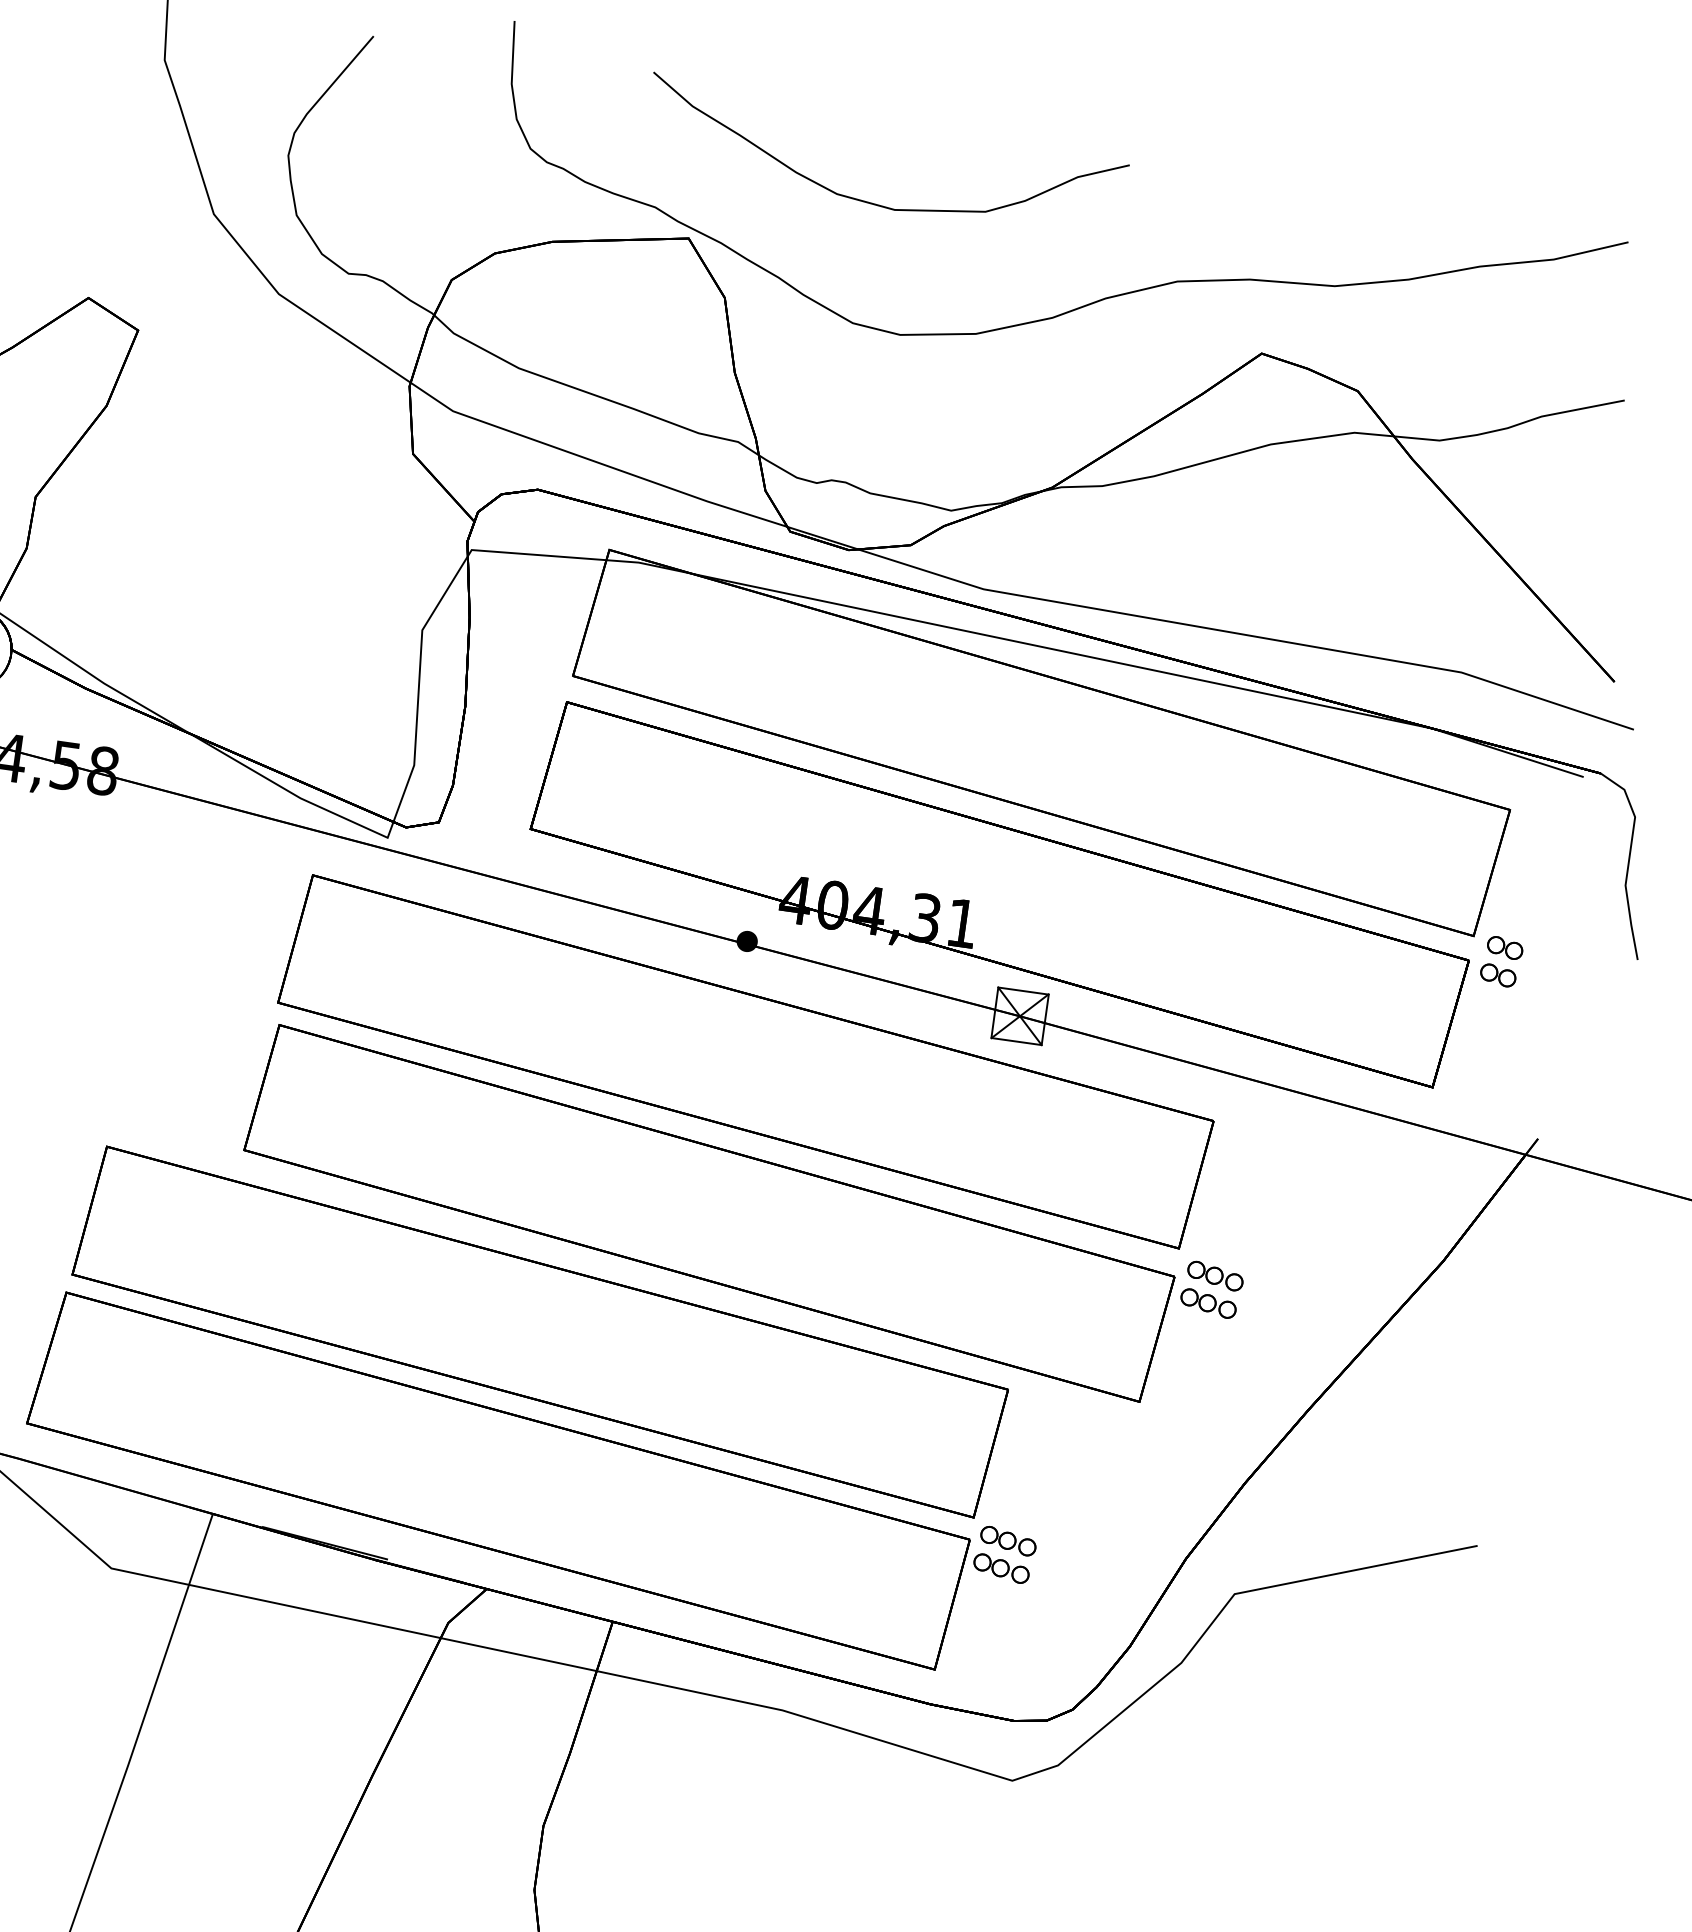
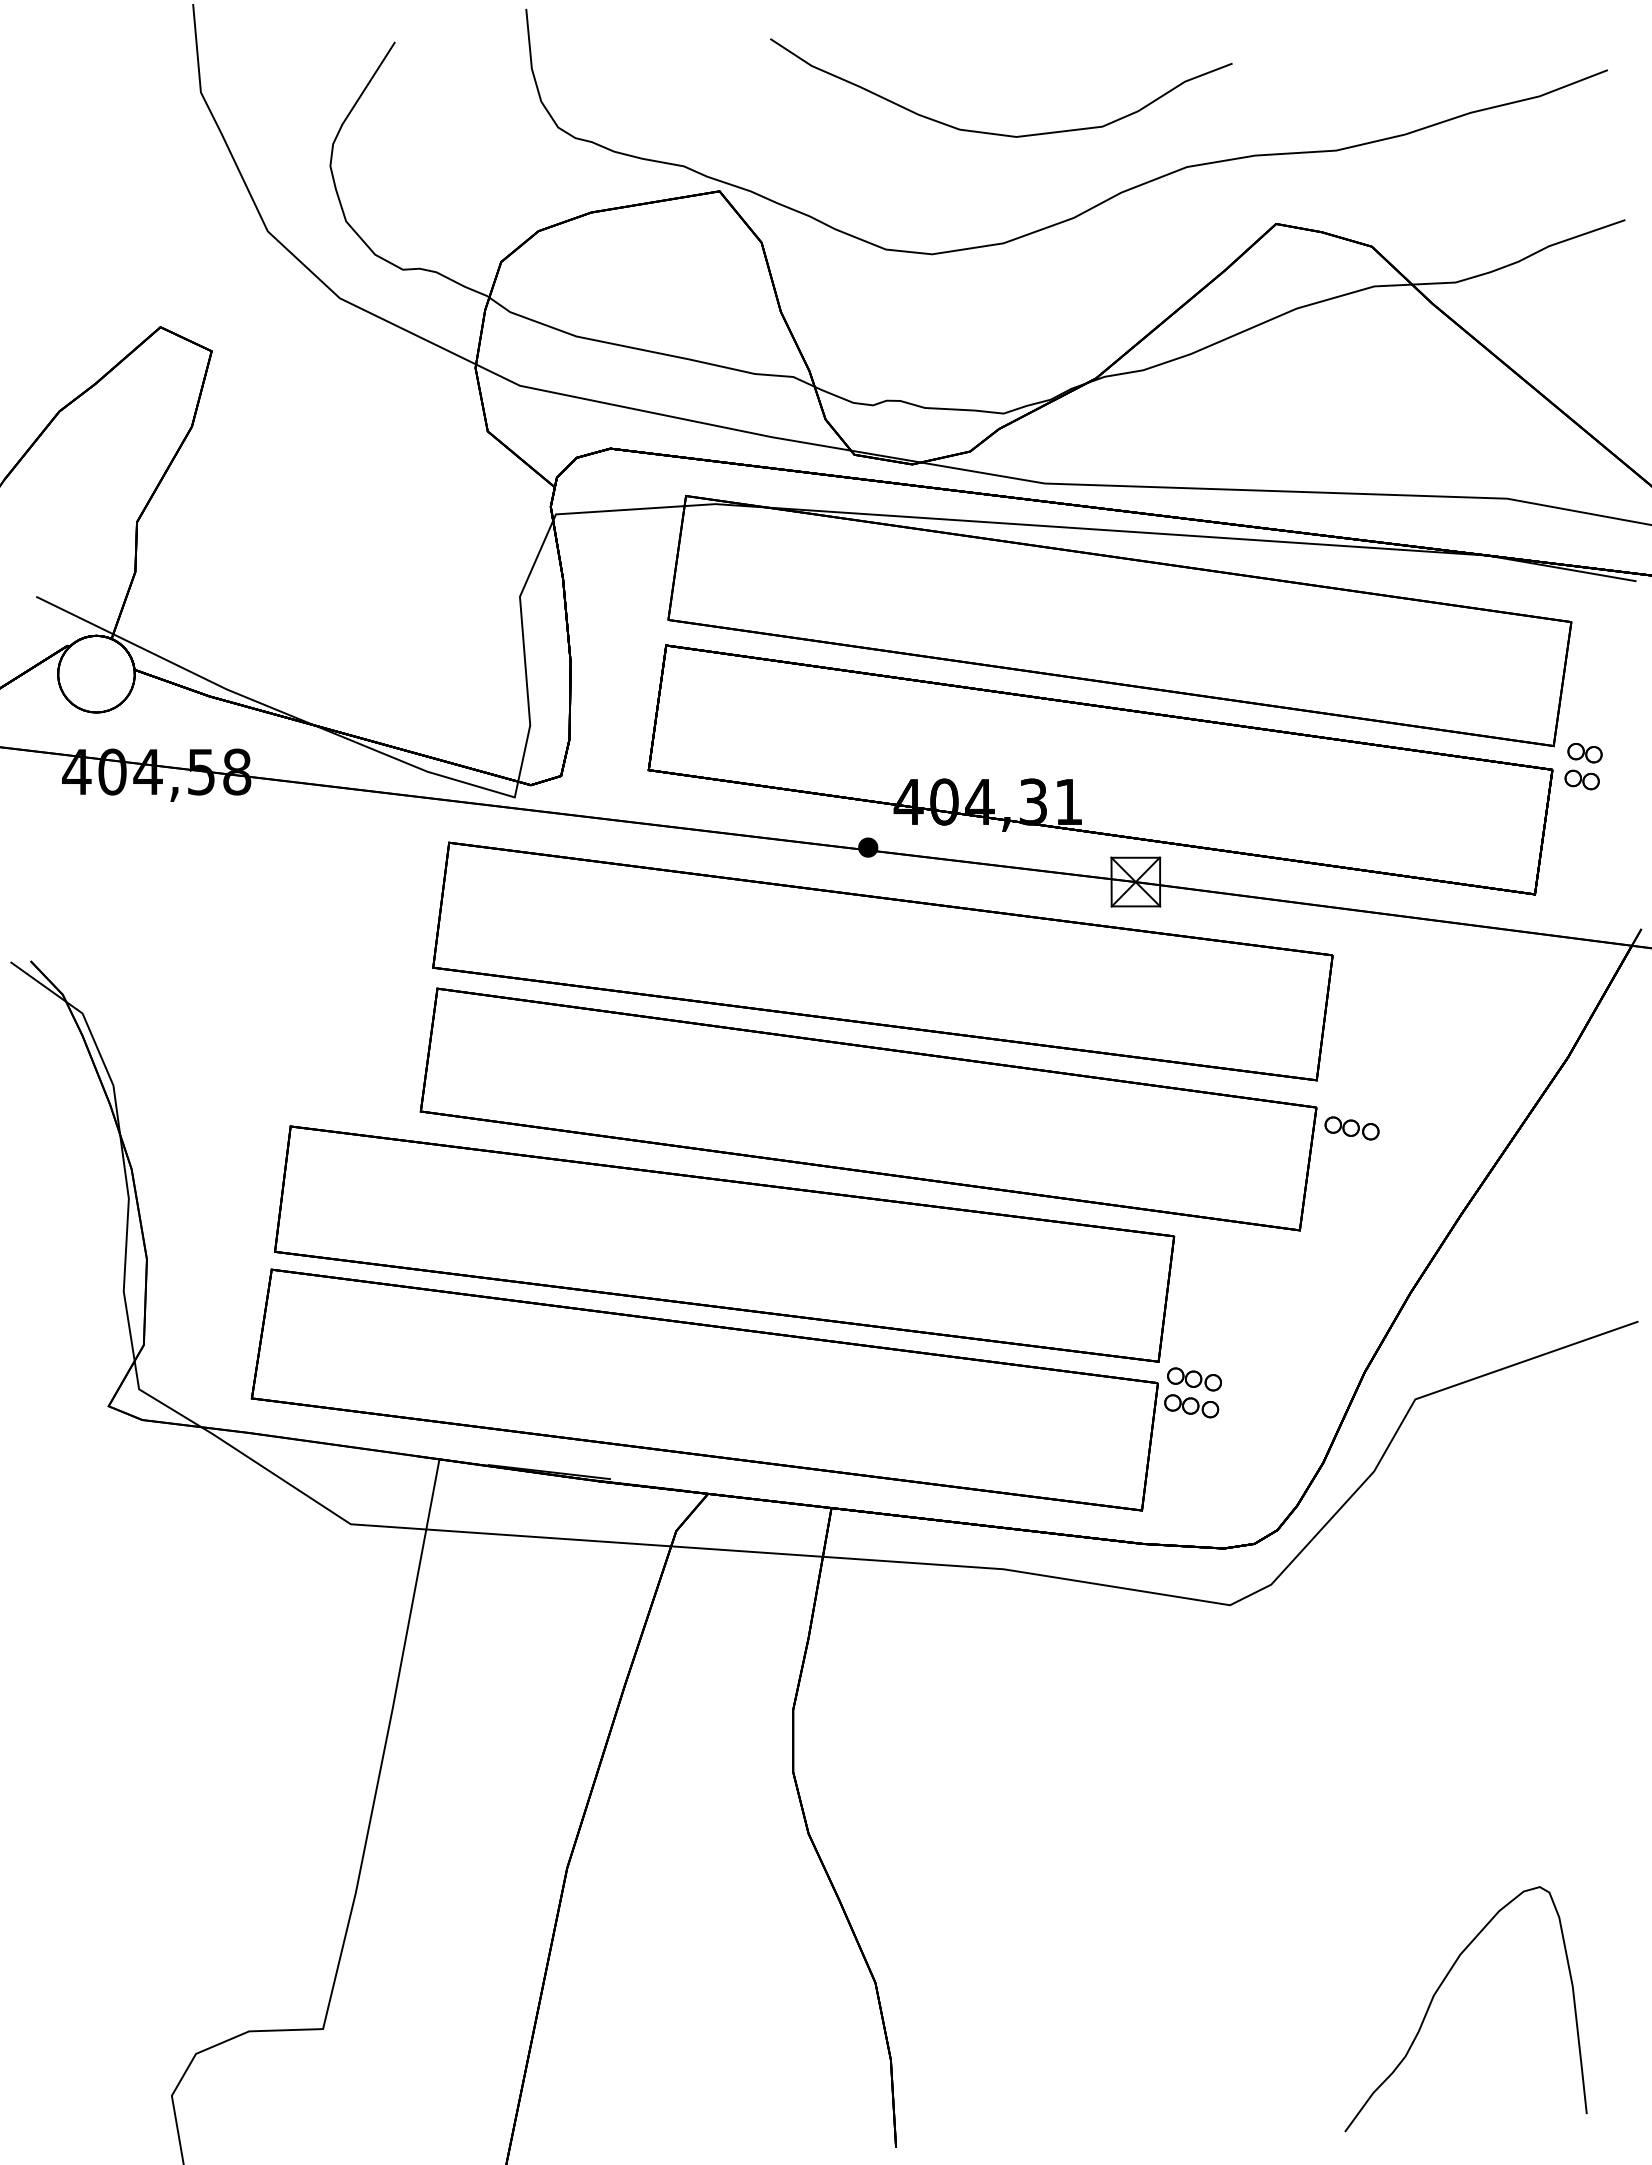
curve: (877, 203) -> (999, 133), moved
part: (1215, 1275) -> (1354, 1101), removed

